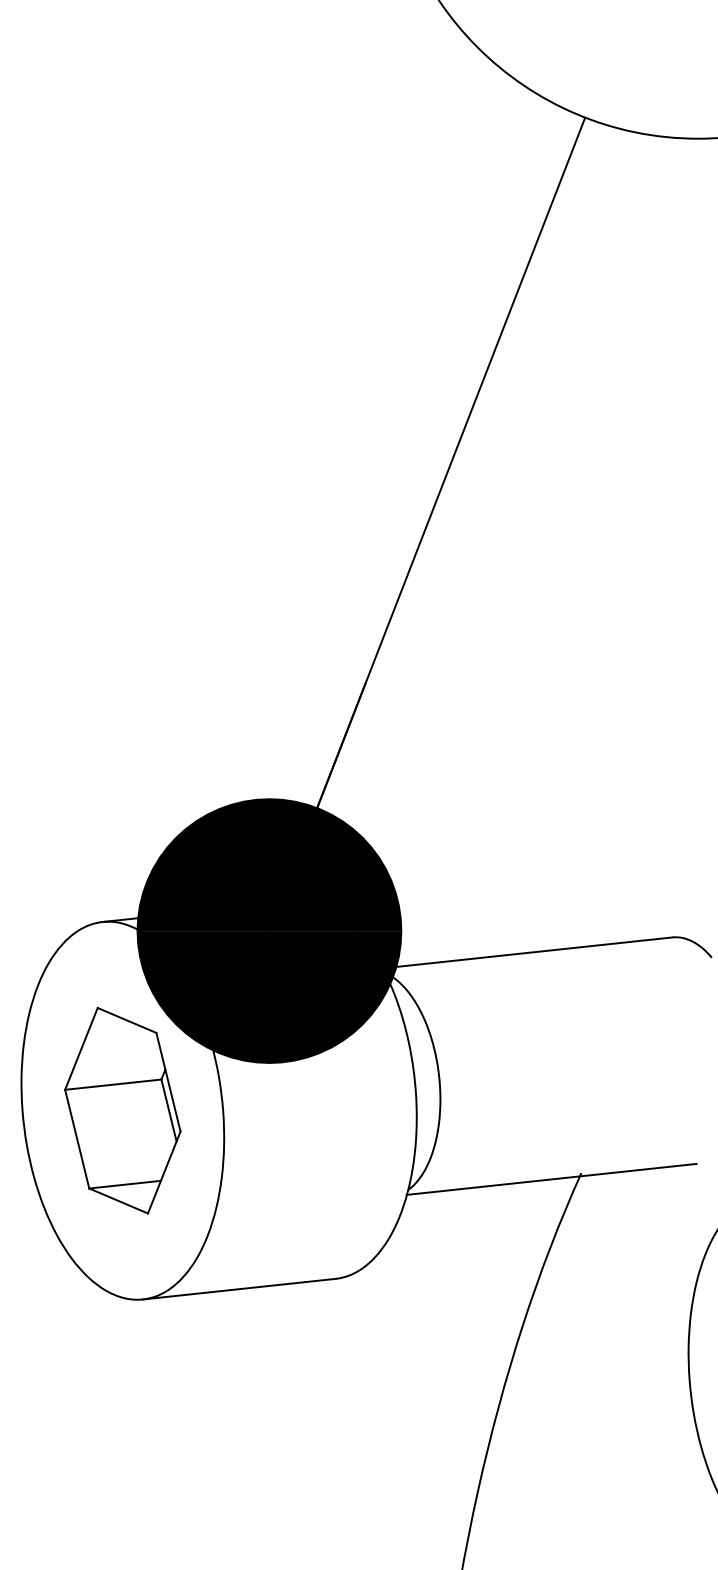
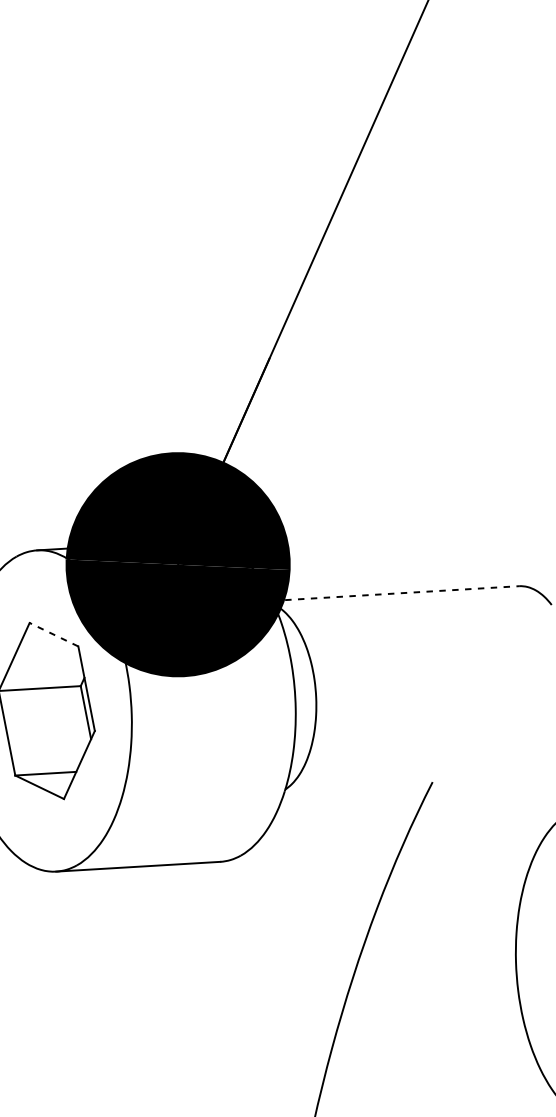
line: (527, 952) -> (395, 593), solid -> dashed
line: (127, 1020) -> (54, 634), solid -> dashed
line: (551, 1178) -> (407, 785), removed

